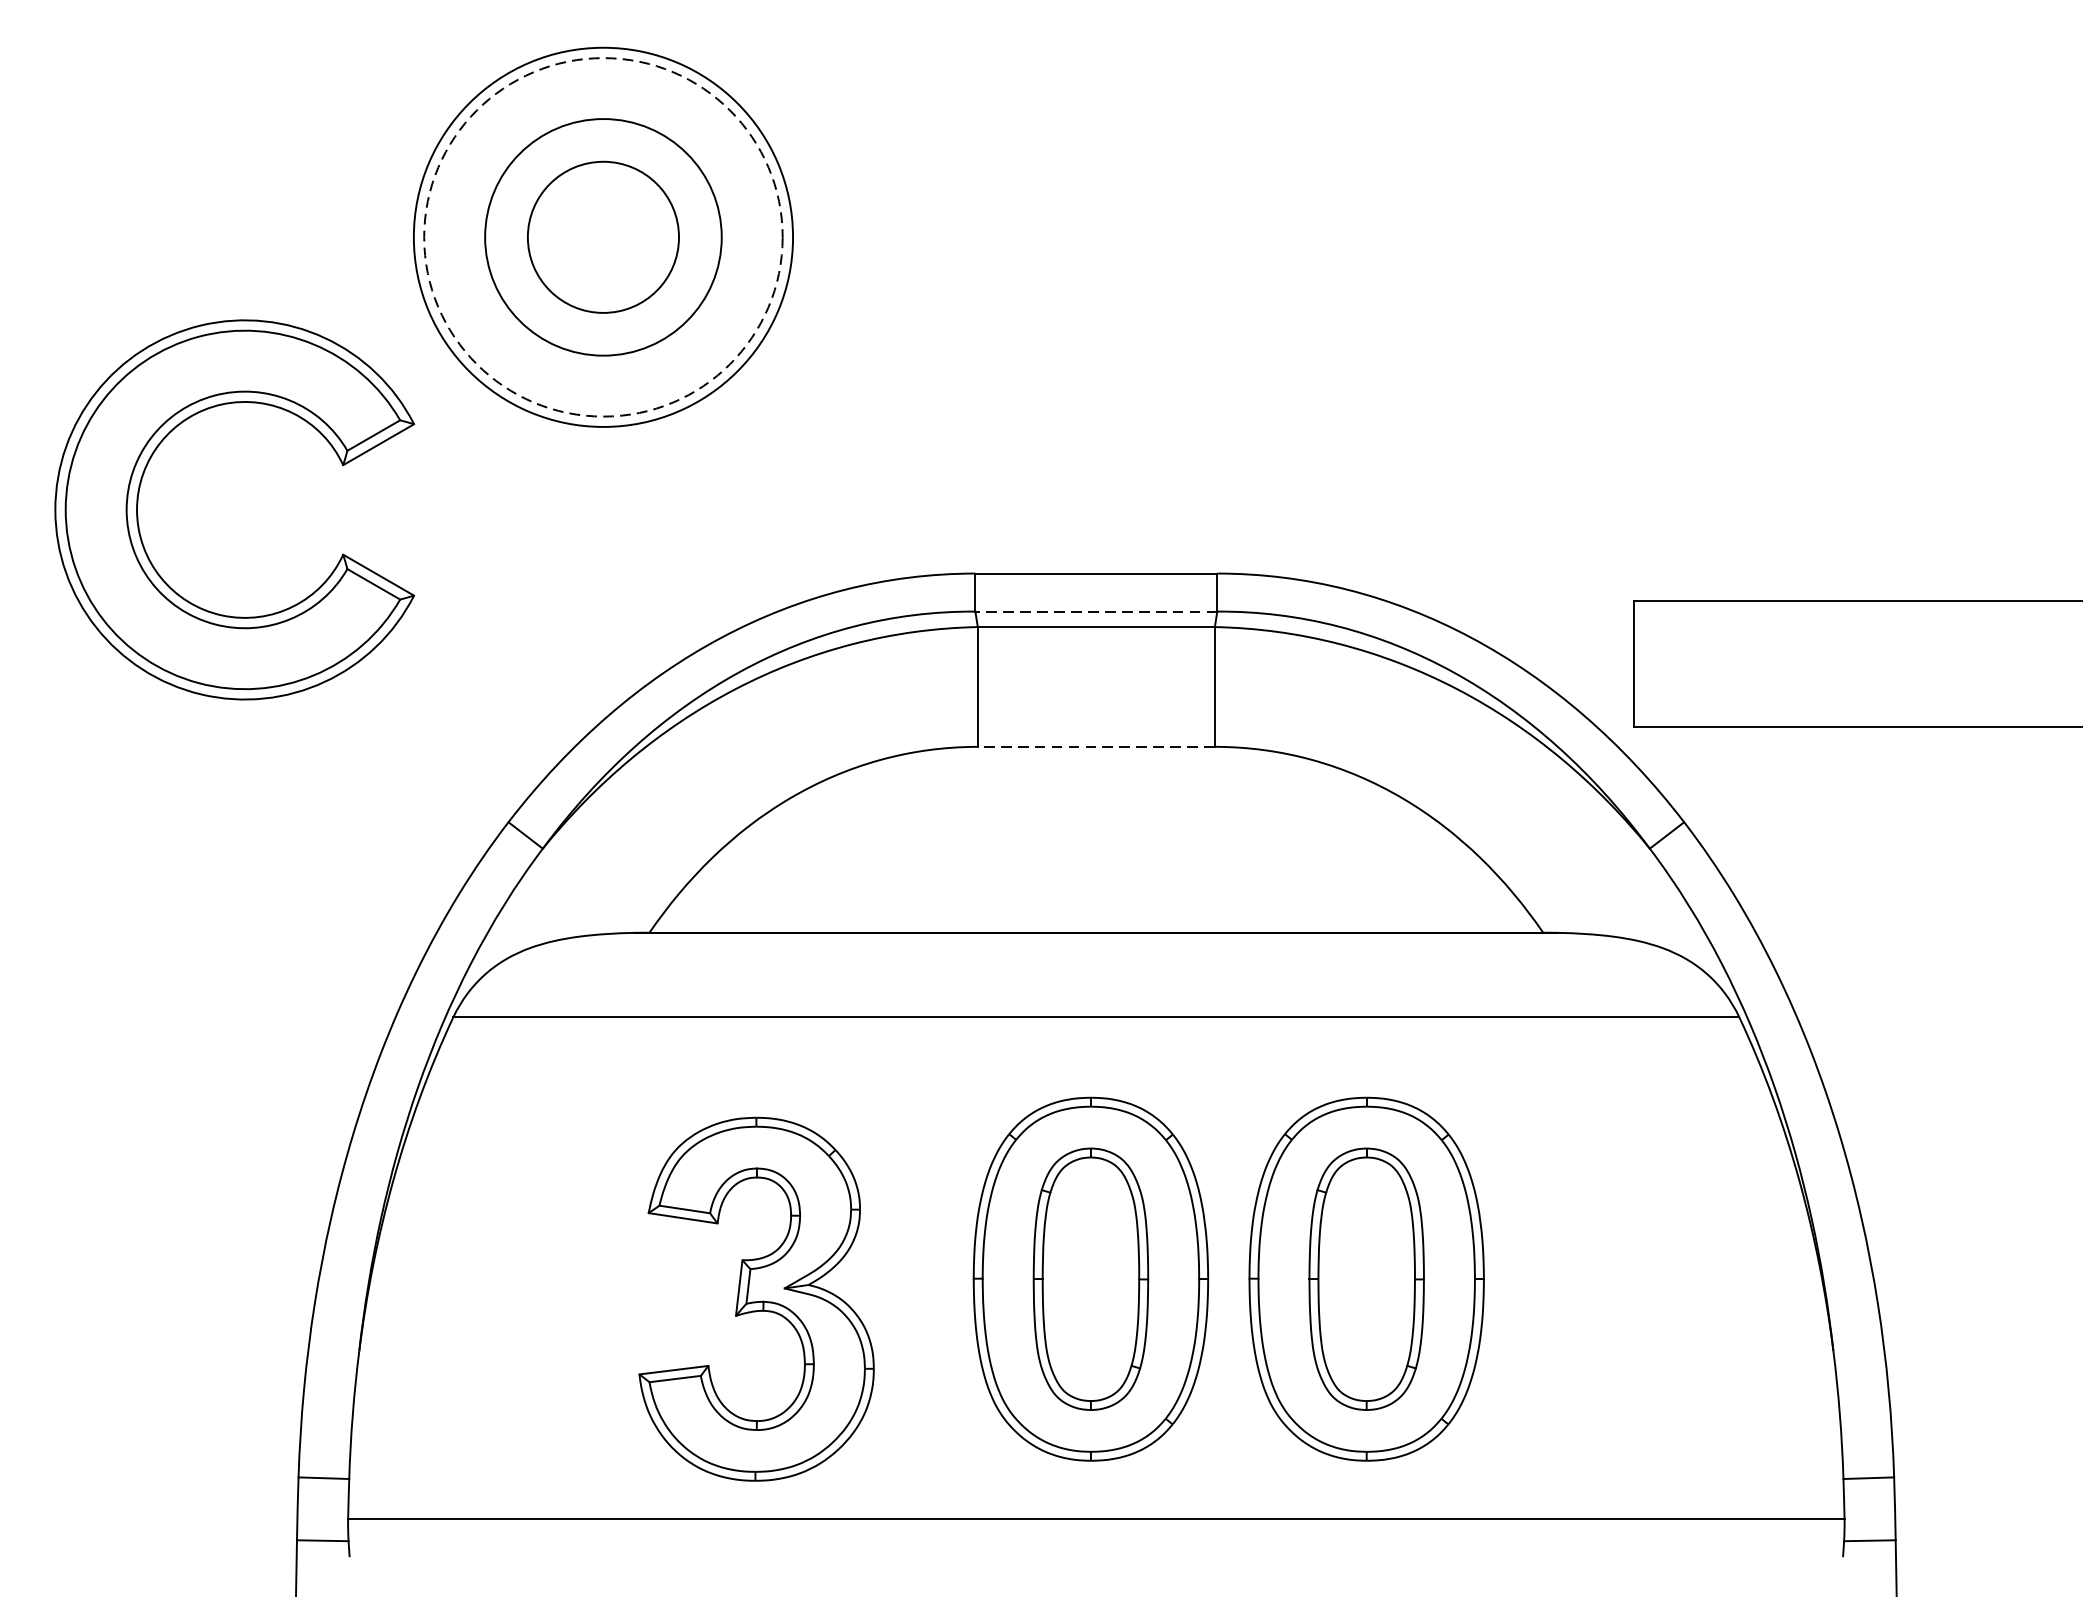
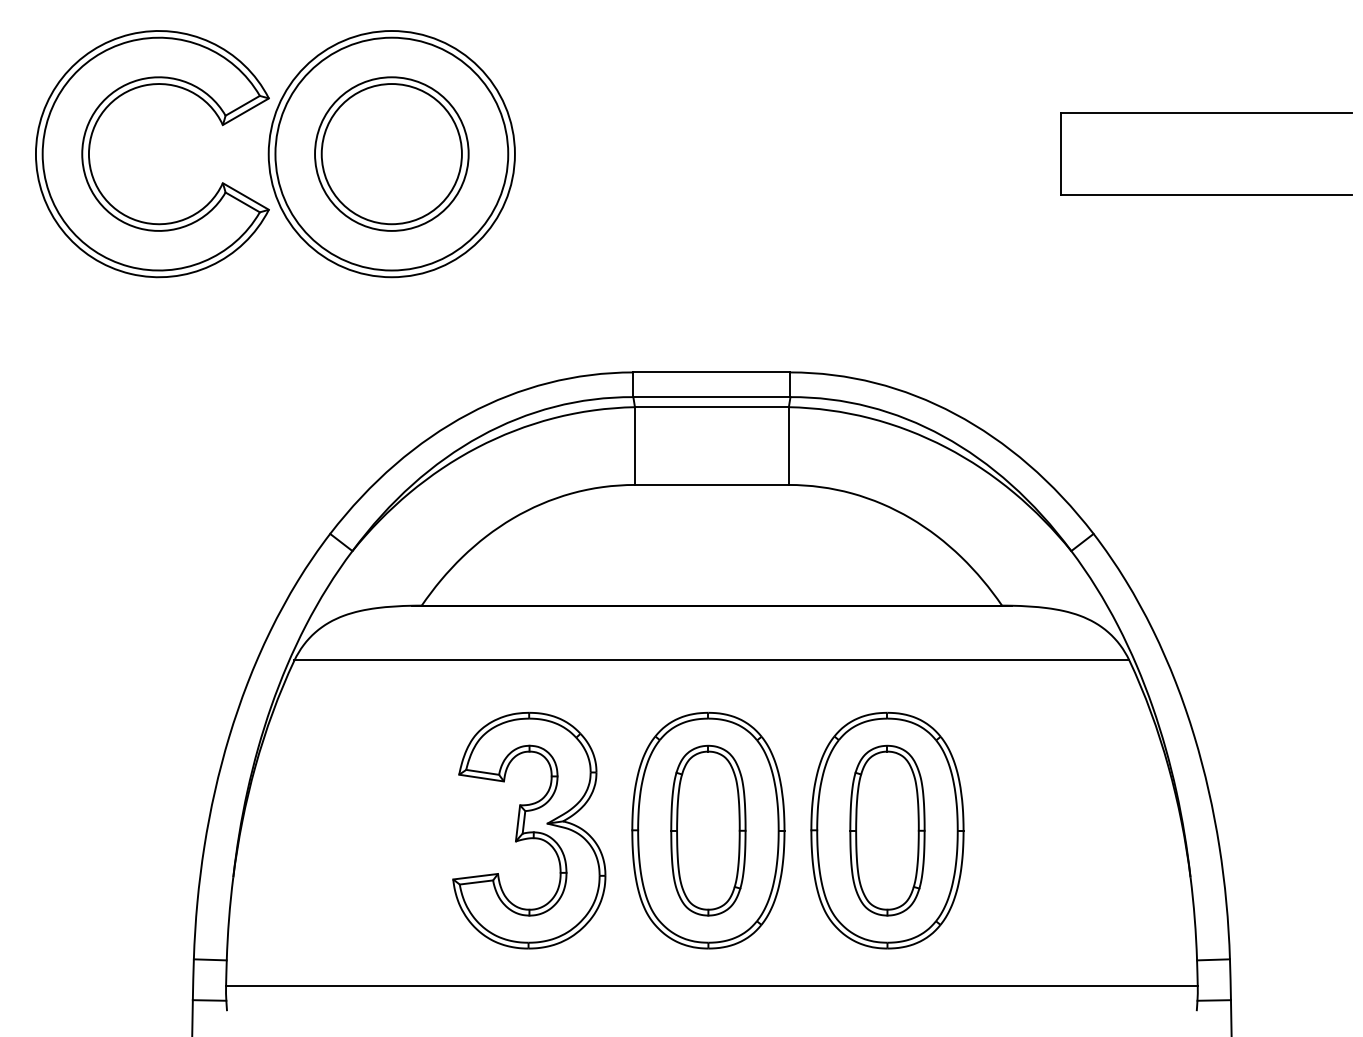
circle: (602, 236) -> (391, 153), dashed -> solid
circle: (602, 237) -> (391, 154), size x1.43
part: (139, 518) -> (90, 159), moved
part: (1858, 601) -> (1206, 113), moved
line: (1095, 612) -> (711, 397), dashed -> solid
line: (1095, 746) -> (711, 484), dashed -> solid
part: (756, 1299) -> (529, 830), moved

